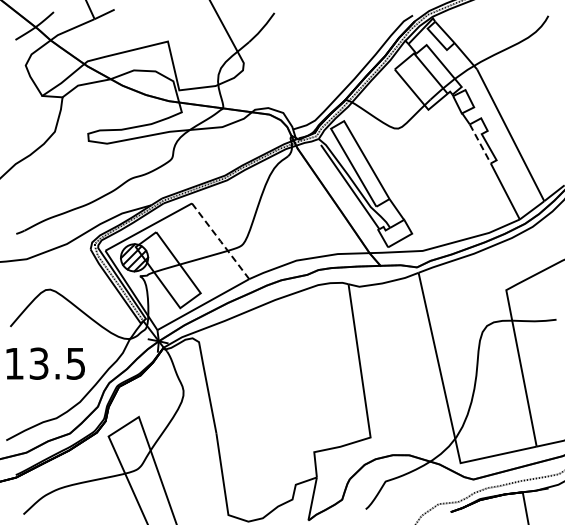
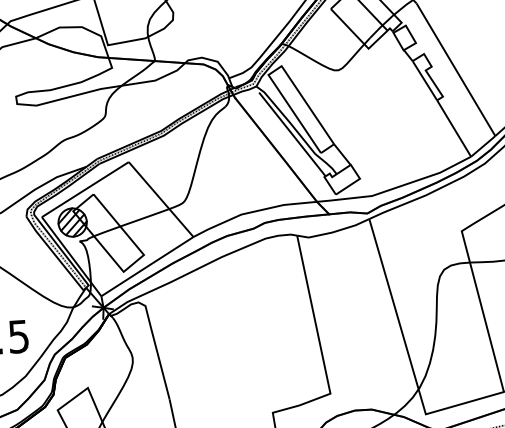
line: (480, 143) -> (425, 80), dashed -> solid
line: (220, 241) -> (161, 199), dashed -> solid

